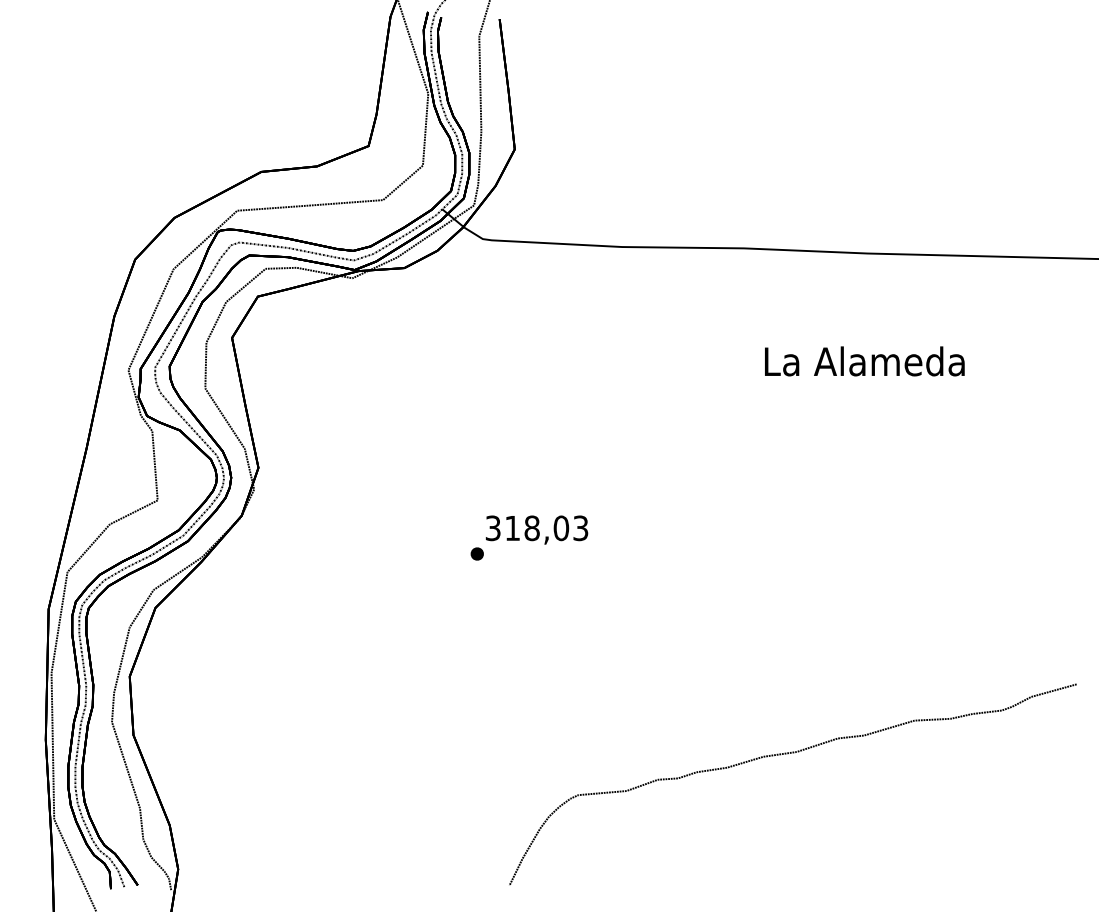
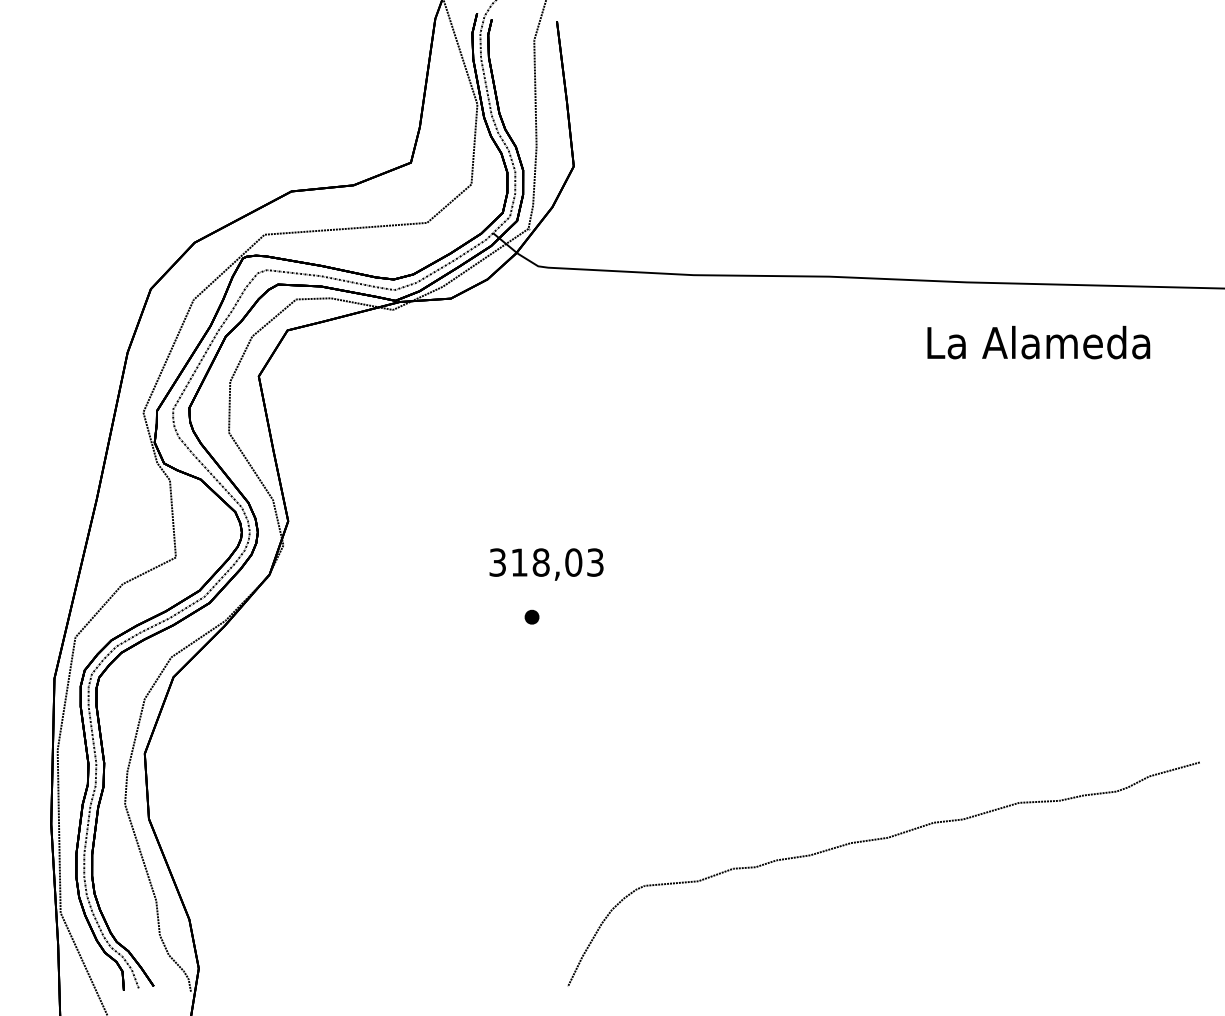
text: (864, 361) -> (1038, 342), moved
text: (536, 530) -> (546, 564), moved

